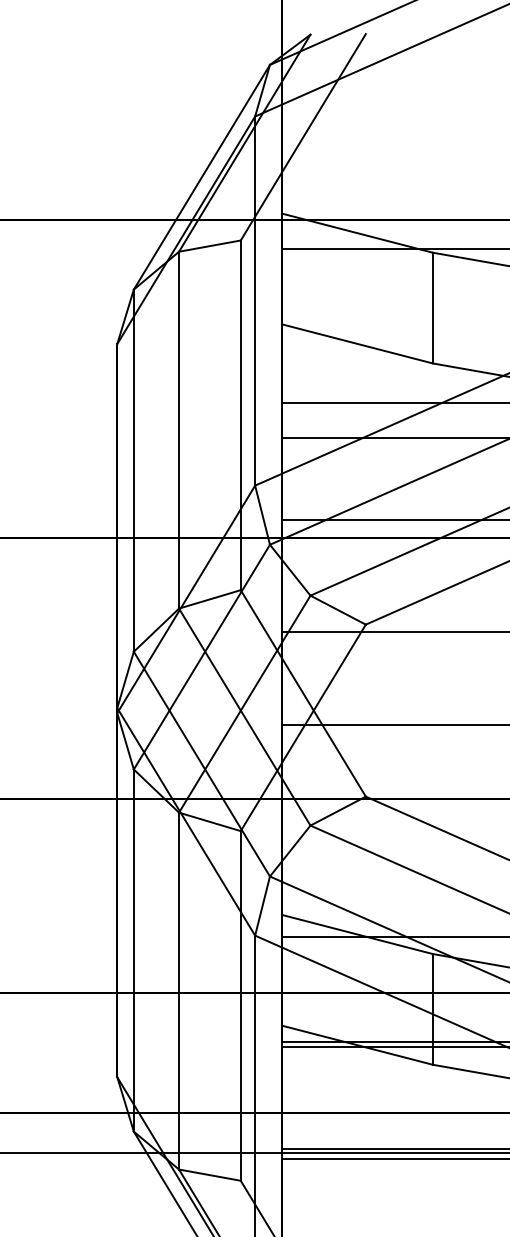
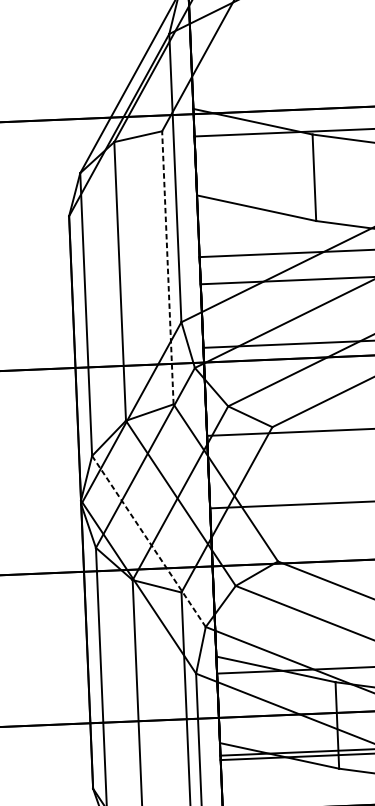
line: (240, 415) -> (167, 267), solid -> dashed
line: (202, 764) -> (149, 541), solid -> dashed

